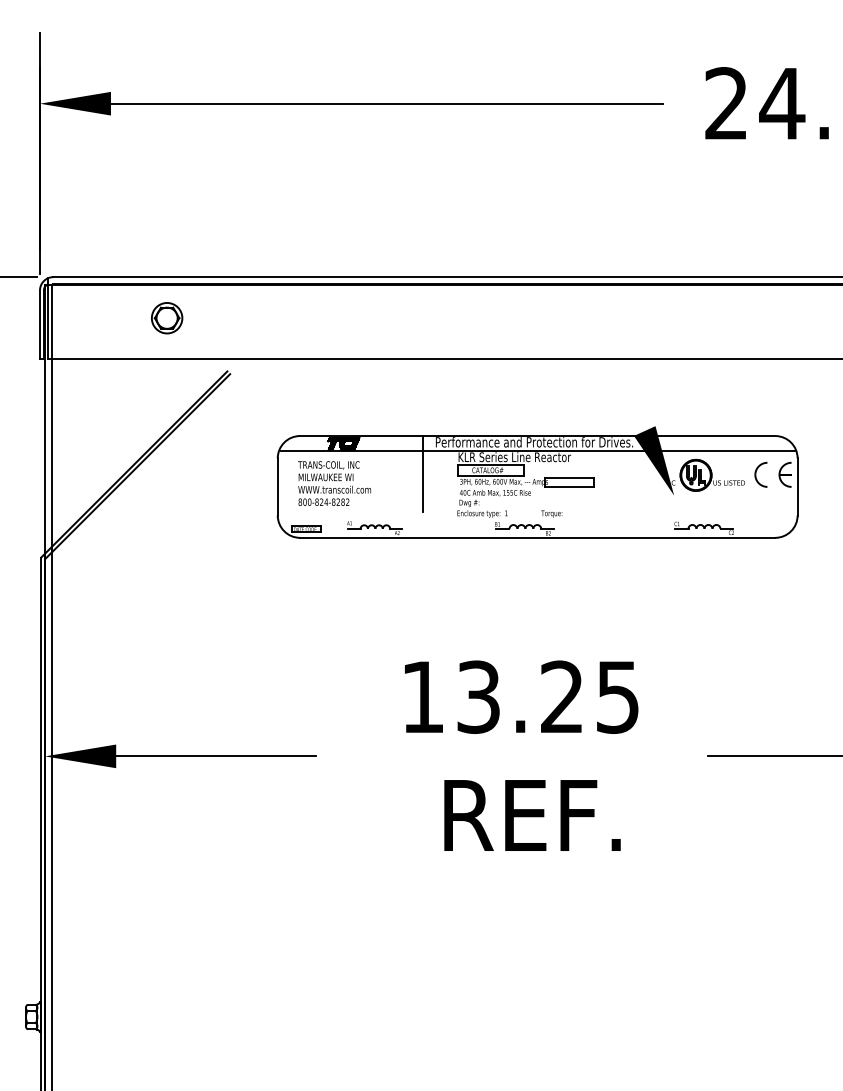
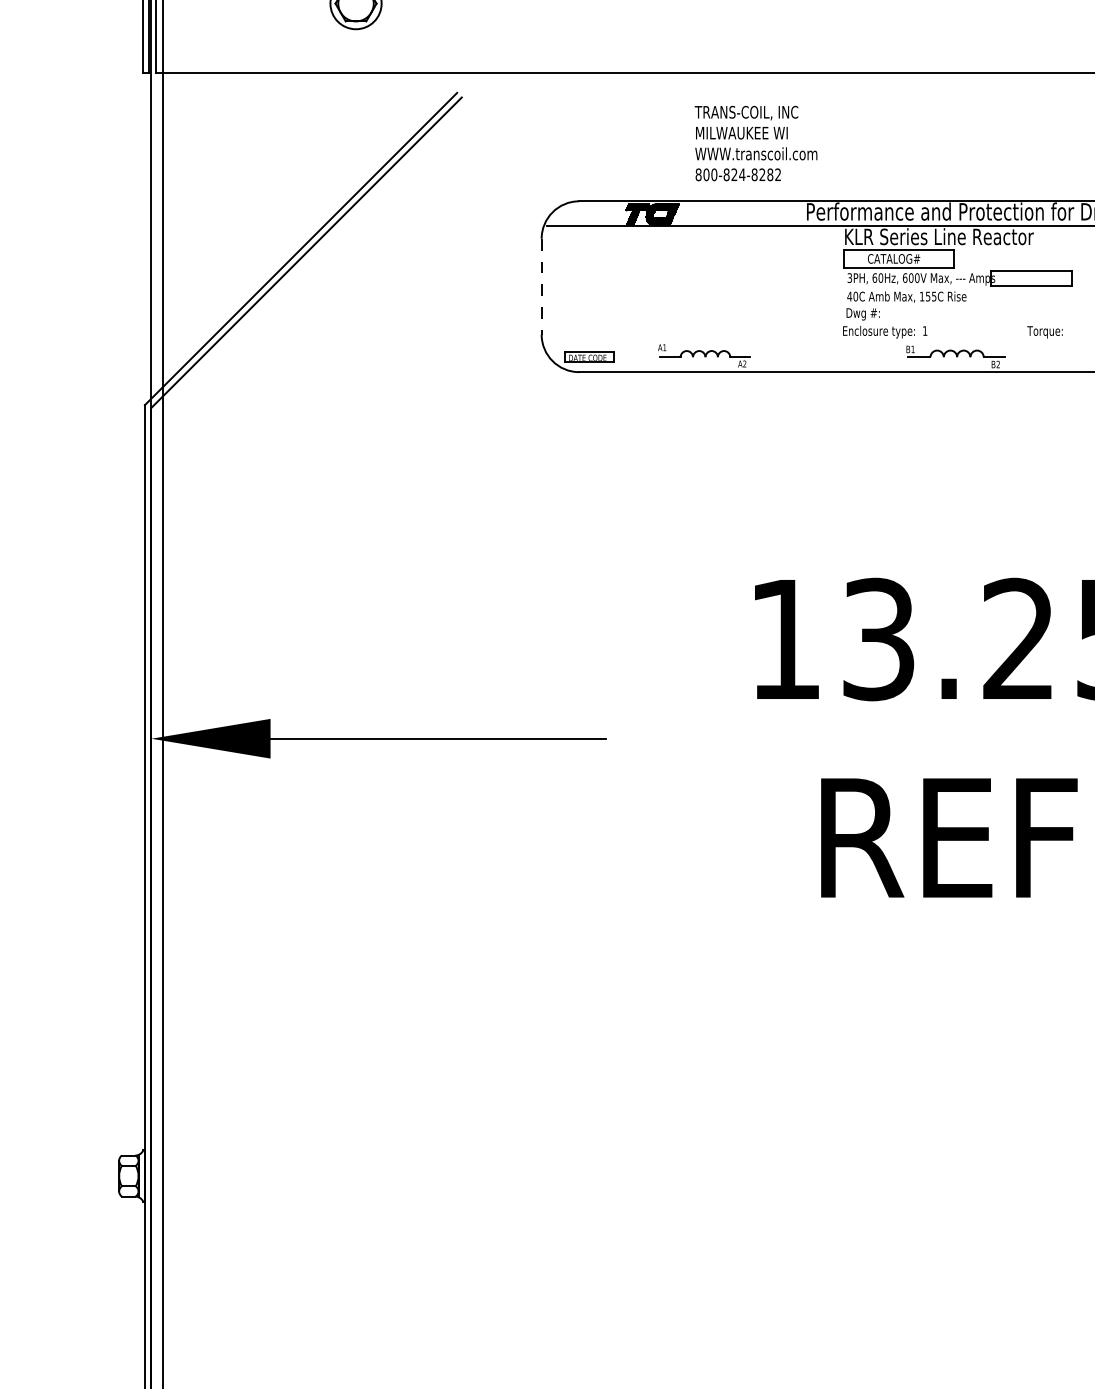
line: (422, 474) -> (784, 265), removed
text: (334, 483) -> (755, 143), moved
line: (277, 486) -> (541, 285), solid -> dashed
text: (551, 513) -> (1044, 331), moved

